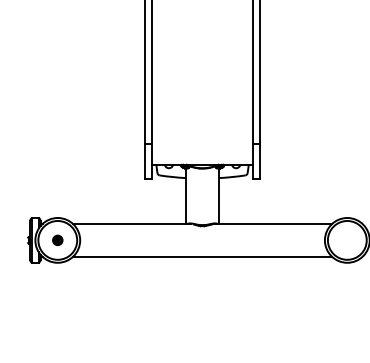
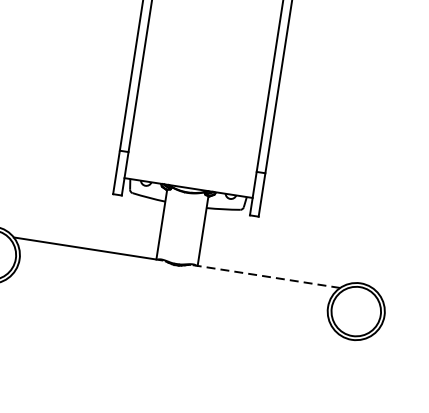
line: (273, 224) -> (266, 277), solid -> dashed
line: (202, 256) -> (170, 303), removed

